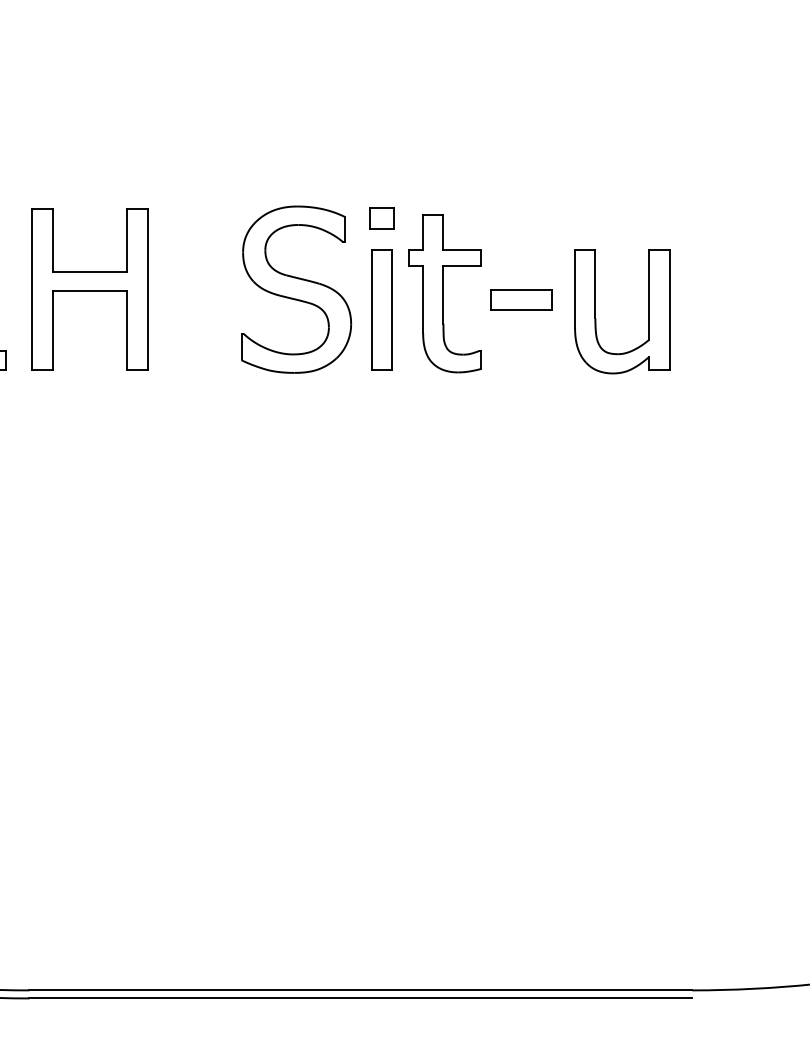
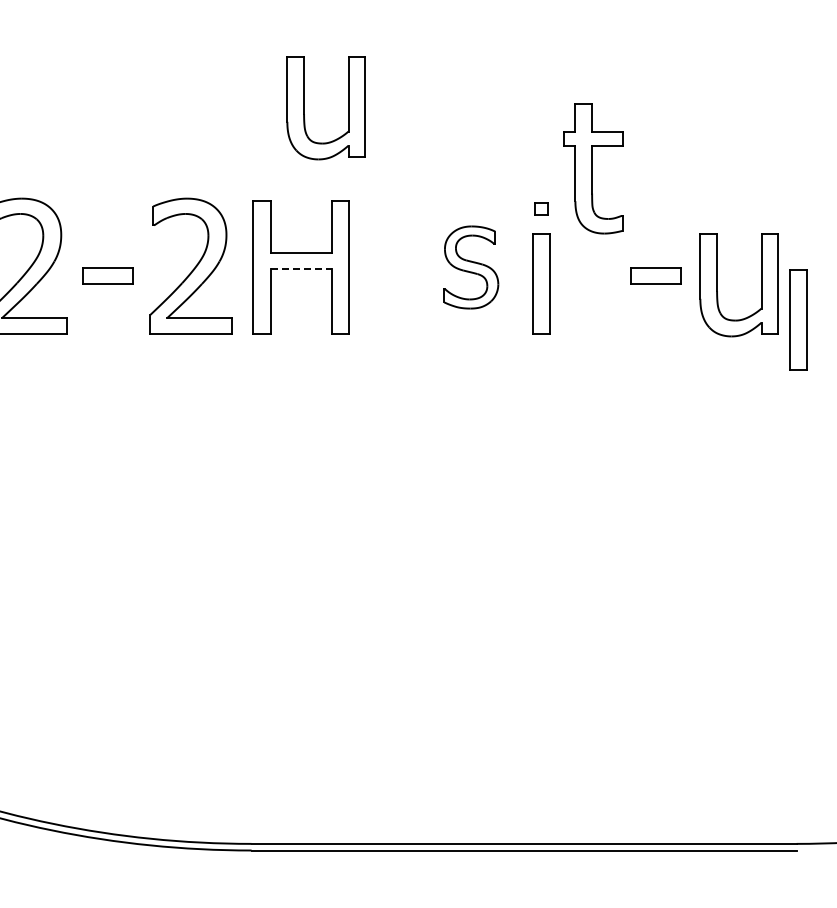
part: (93, 96) -> (304, 108), added
part: (381, 219) -> (541, 209), size x0.7
part: (296, 289) -> (471, 267), size x0.6
line: (90, 290) -> (301, 268), solid -> dashed
part: (445, 293) -> (593, 168), moved
part: (694, 352) -> (798, 319), added

